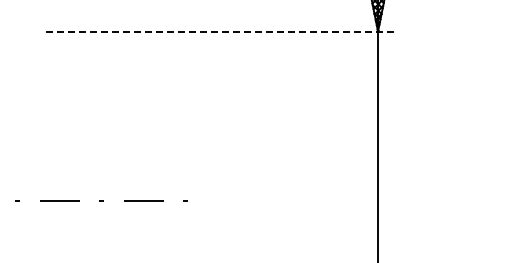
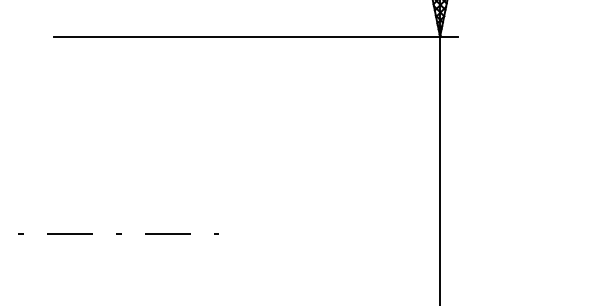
line: (219, 31) -> (255, 36), dashed -> solid

